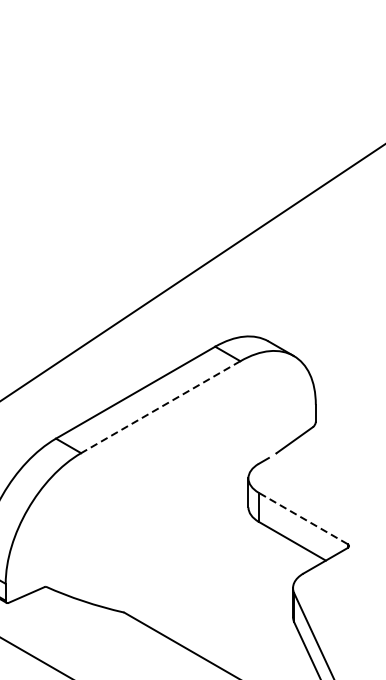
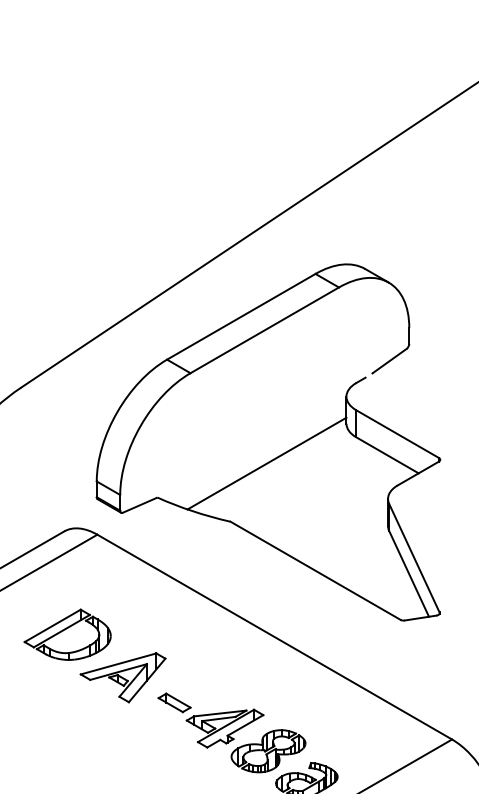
line: (160, 407) -> (264, 330), dashed -> solid
line: (303, 518) -> (397, 434), dashed -> solid
line: (162, 550) -> (266, 463), added

